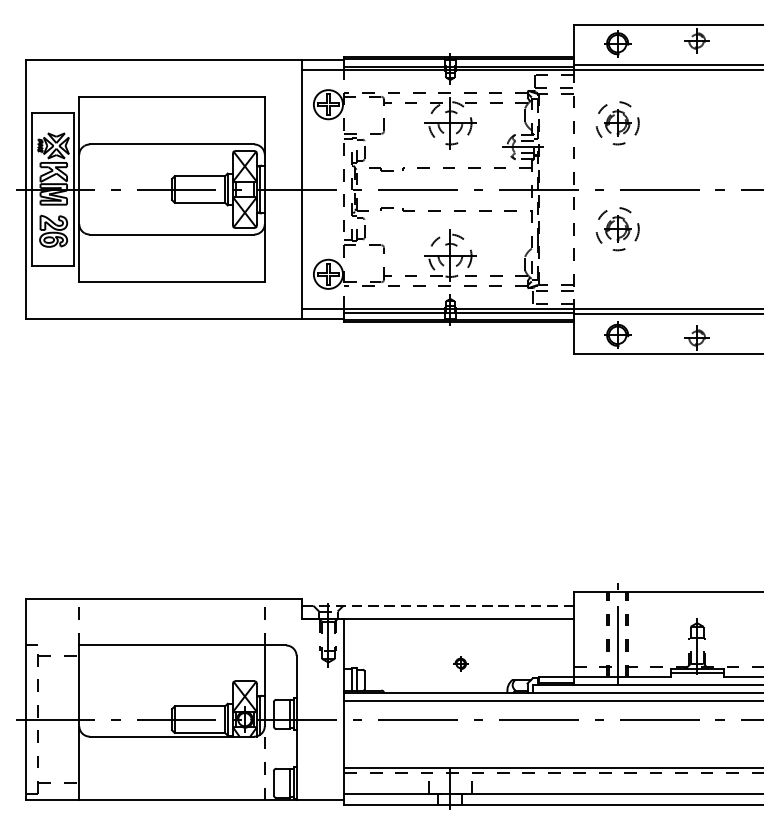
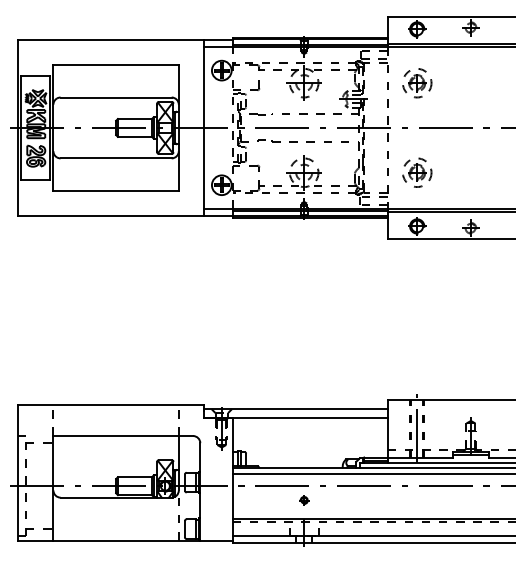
part: (618, 228) -> (417, 172), moved
line: (437, 606) -> (295, 409), dashed -> solid
part: (461, 663) -> (304, 500), moved

